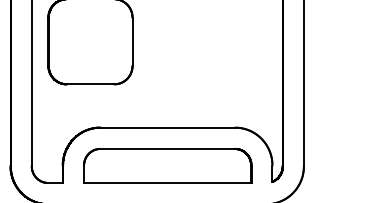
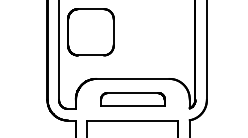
part: (167, 165) -> (132, 99), size x0.7

